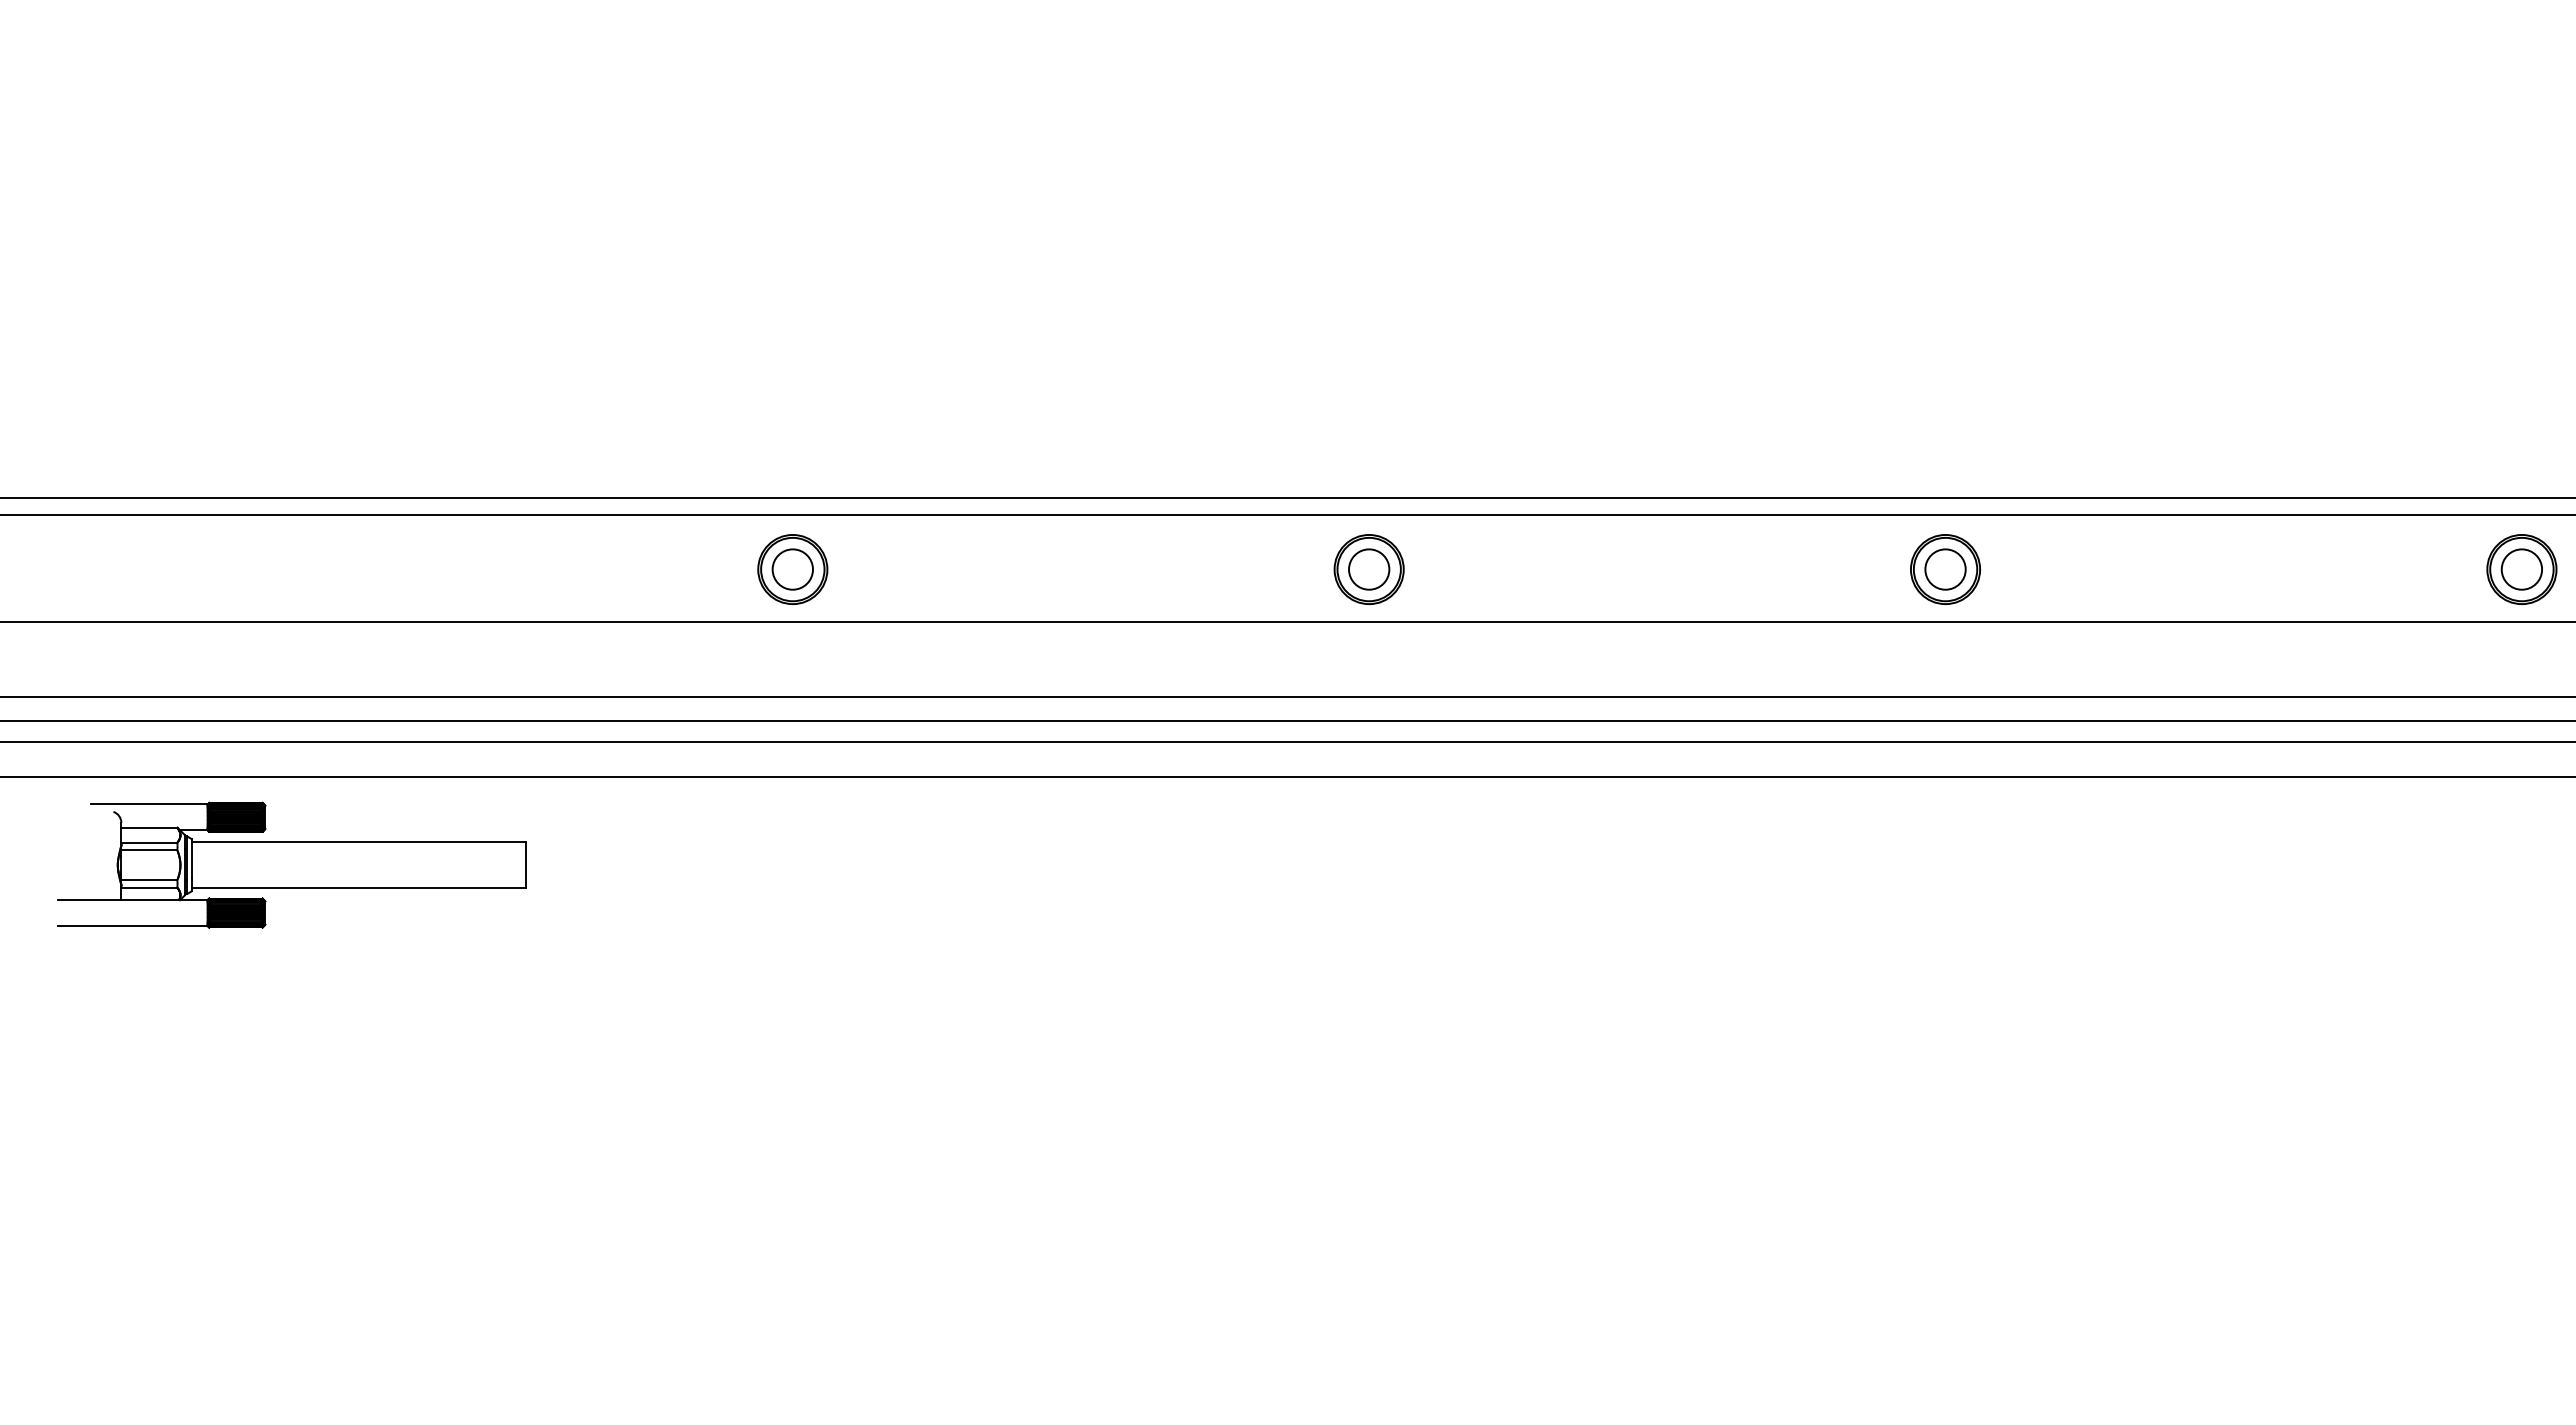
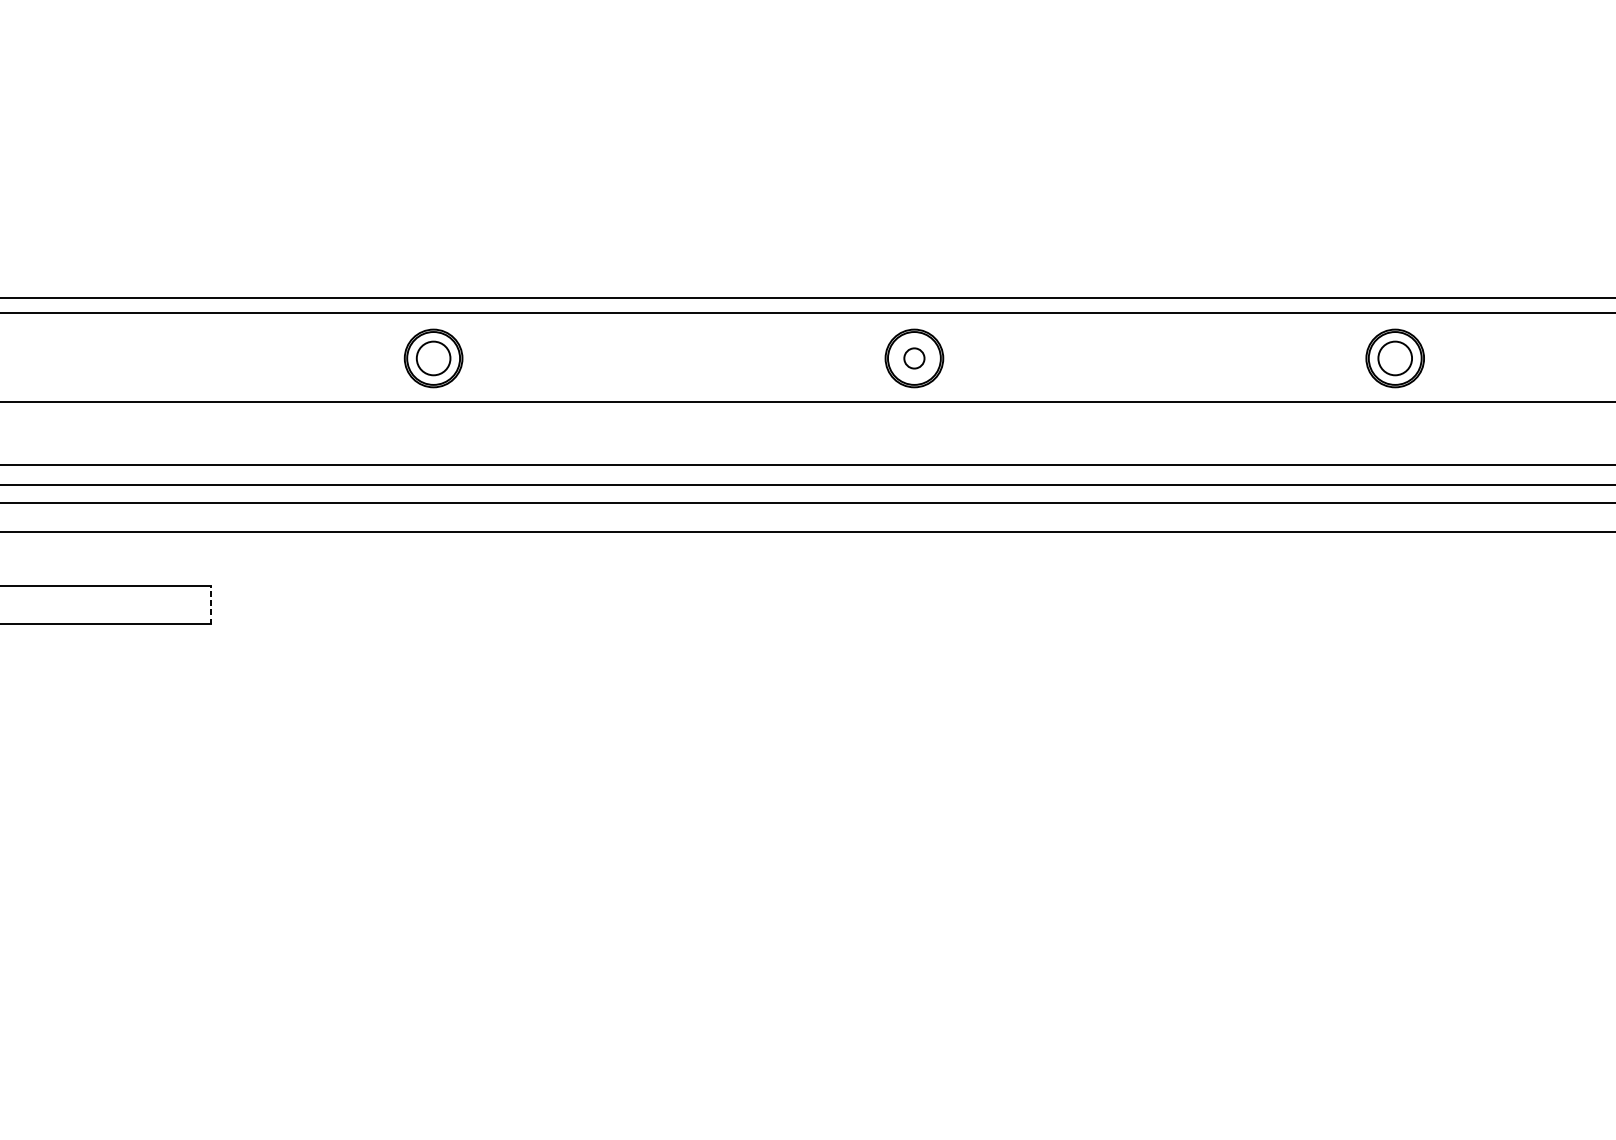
circle: (1369, 569) -> (914, 358), size x0.6
line: (525, 864) -> (210, 604), solid -> dashed

